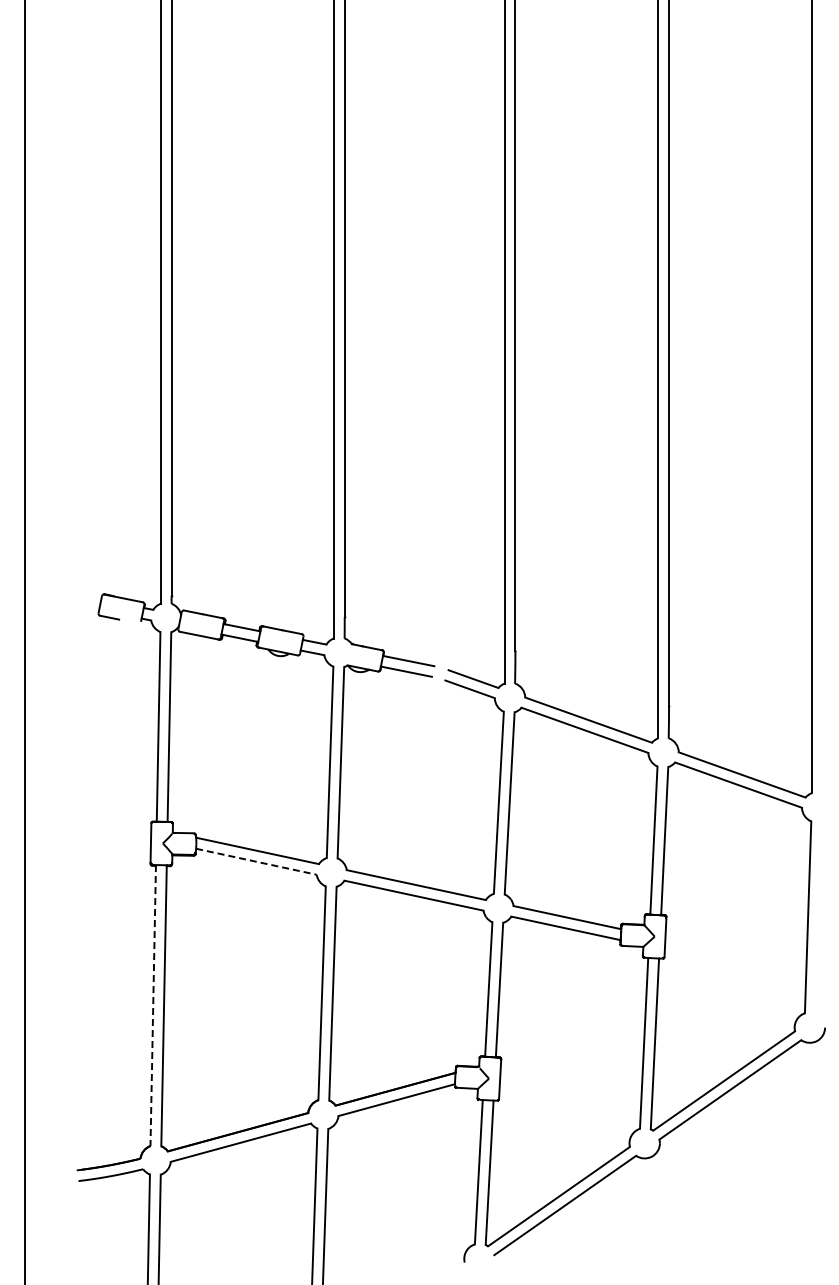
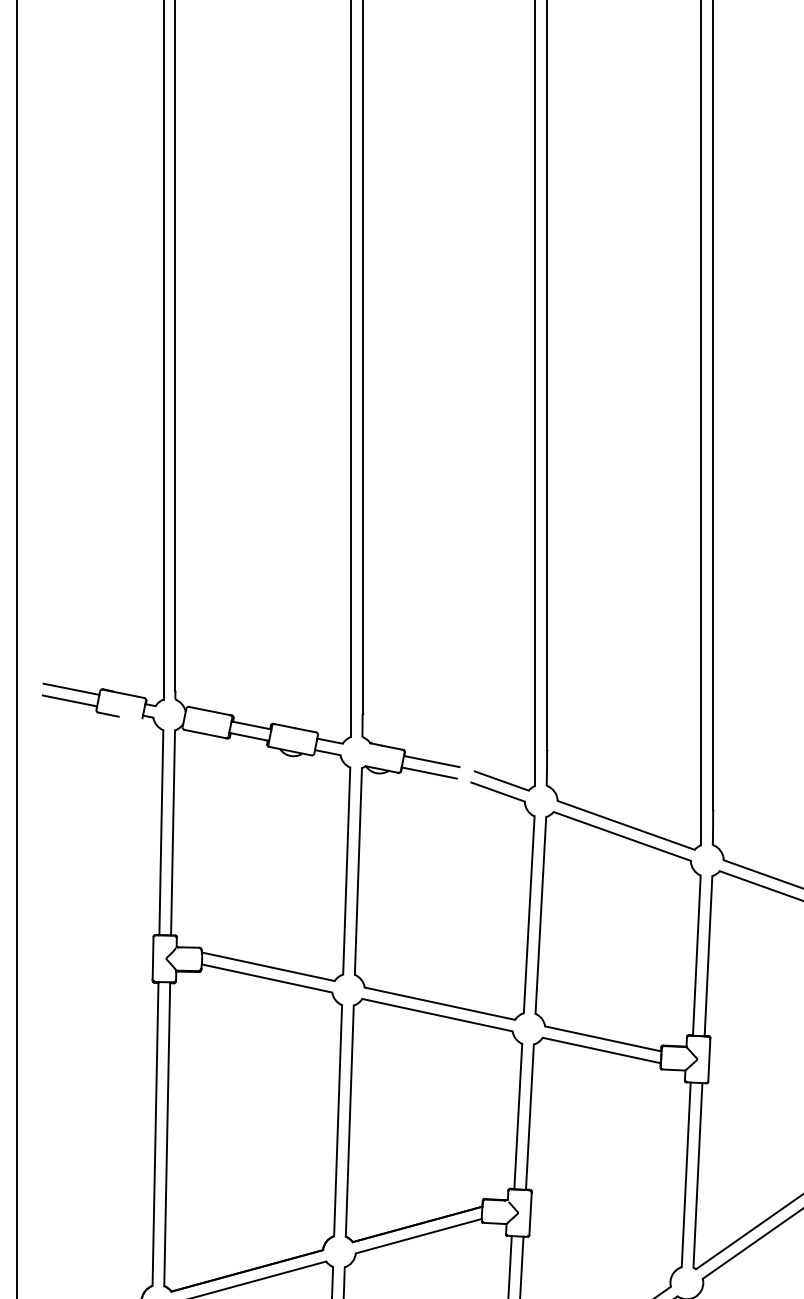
line: (75, 594) -> (71, 689), added
line: (73, 604) -> (69, 700), added
line: (256, 861) -> (267, 978), dashed -> solid
line: (153, 1005) -> (155, 1133), dashed -> solid

